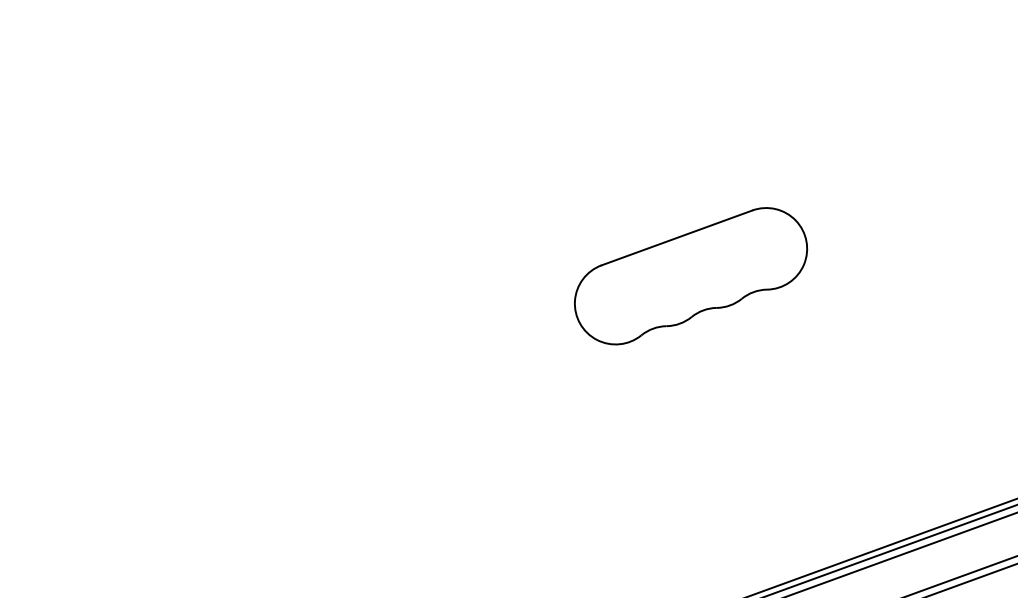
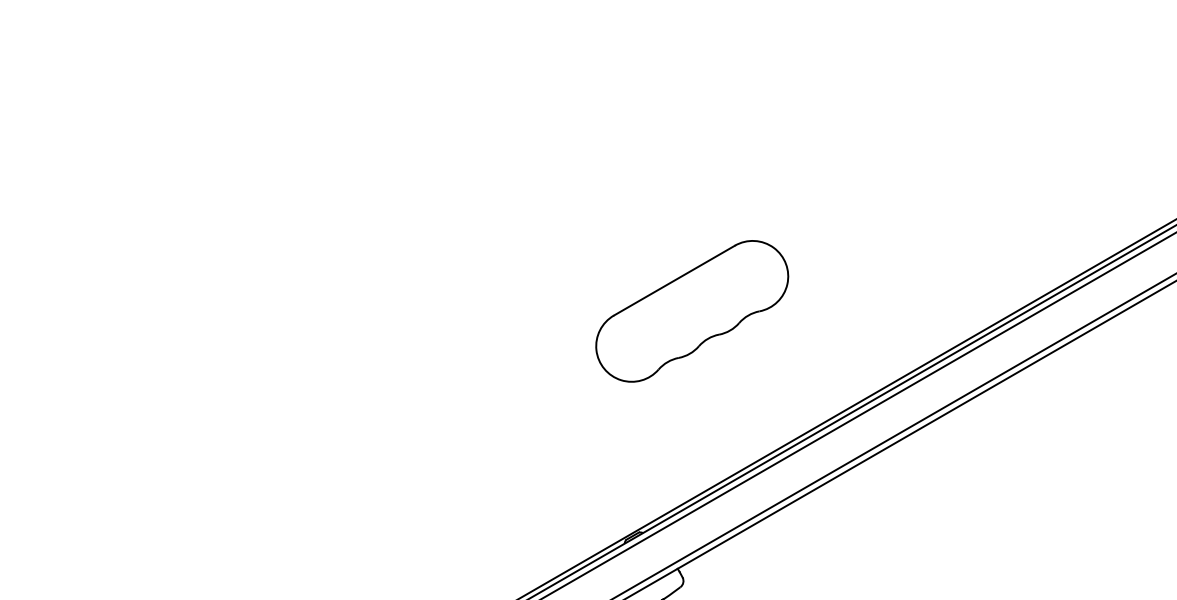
part: (691, 276) -> (692, 311), moved

